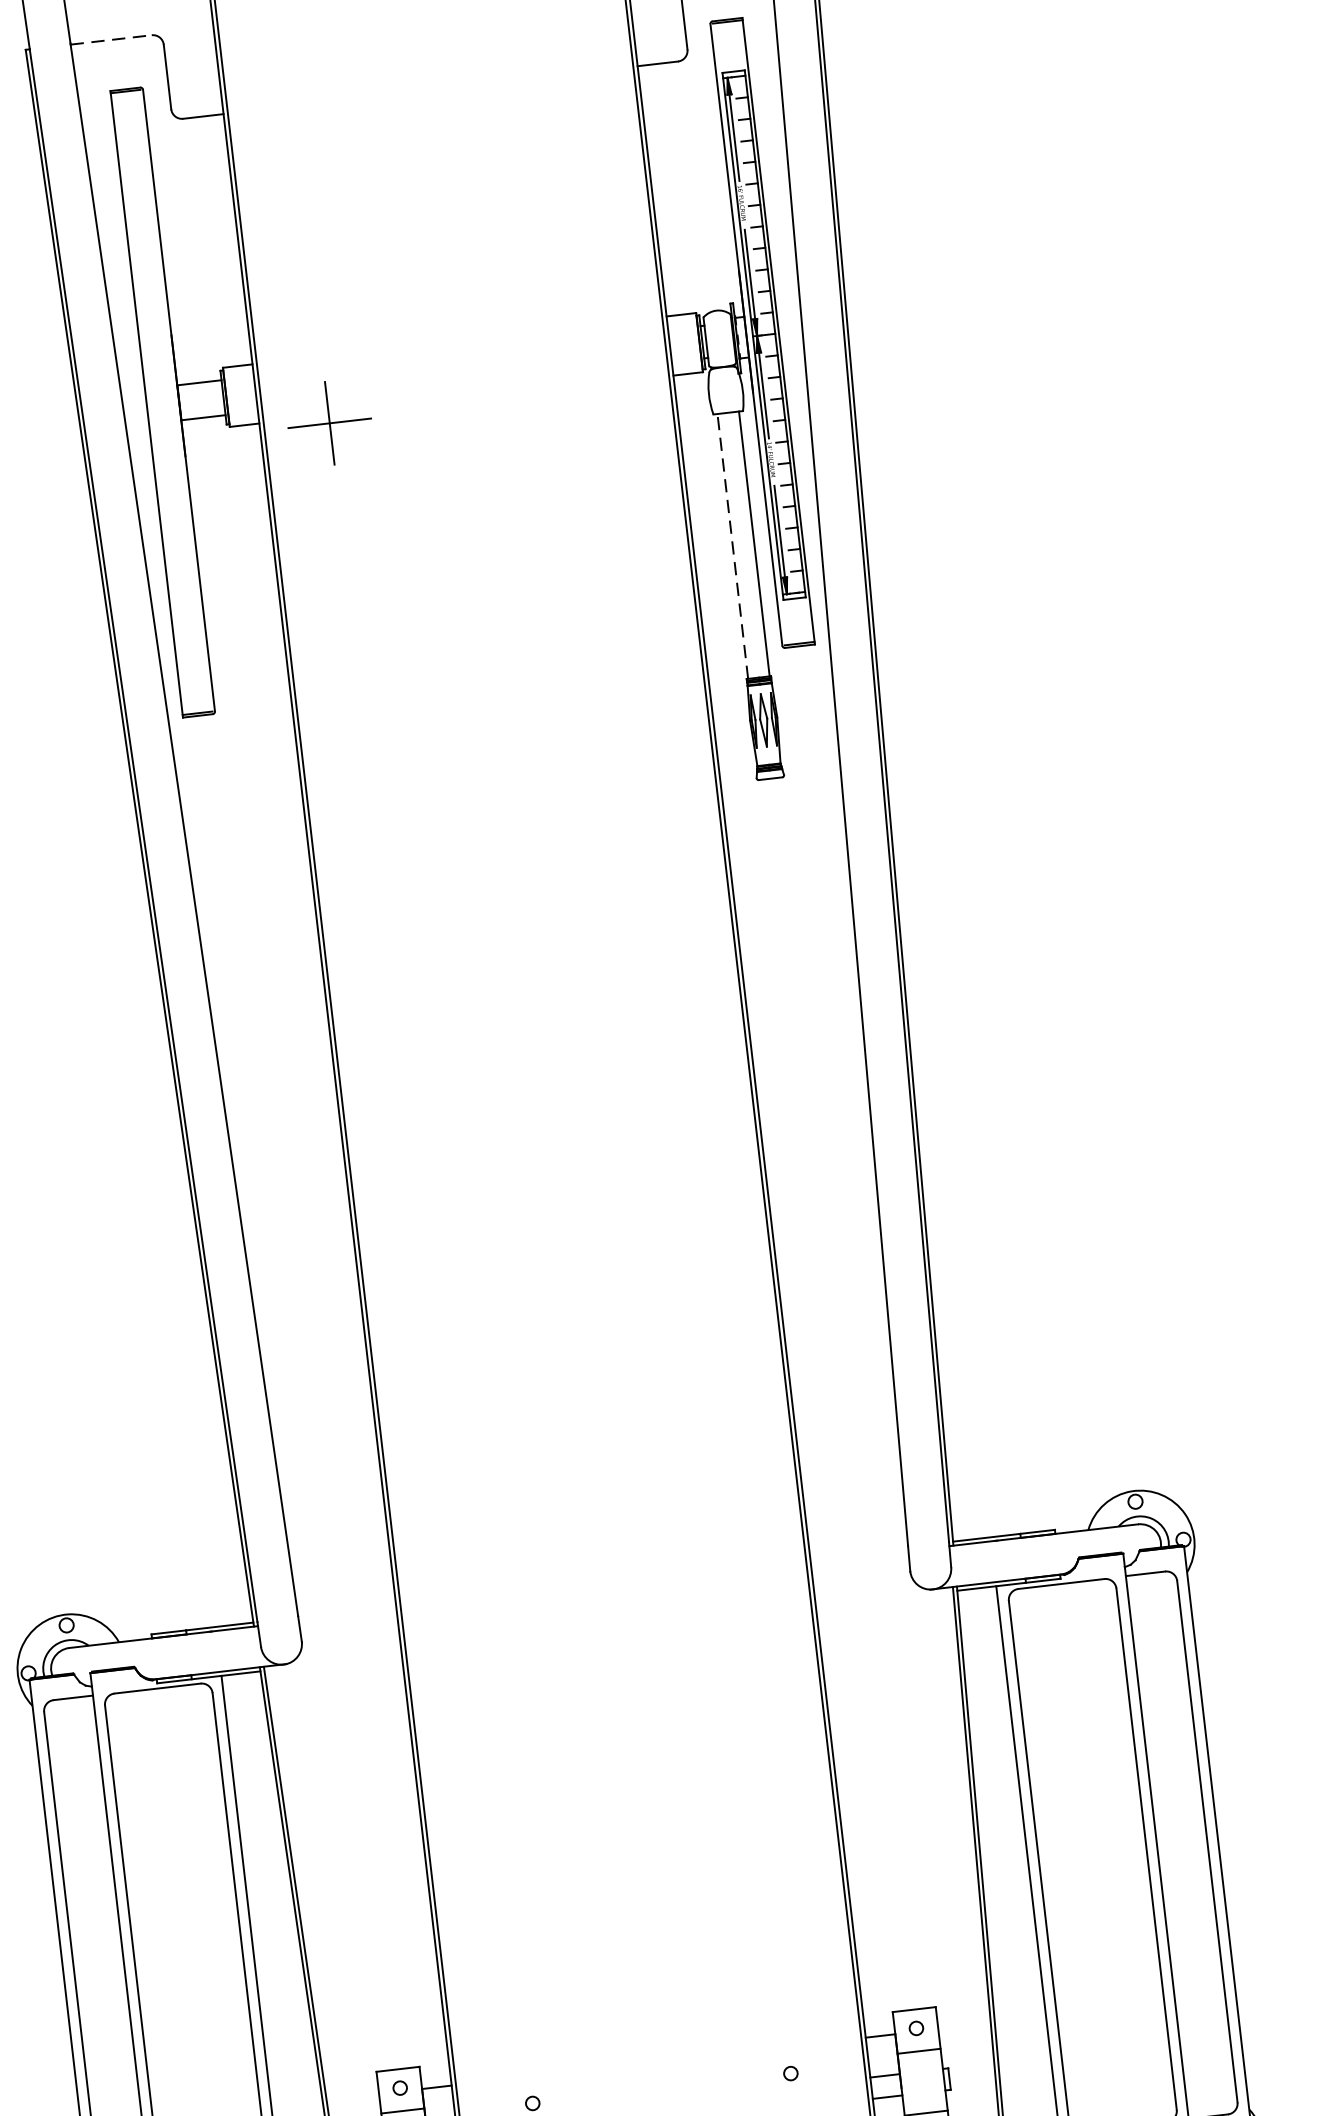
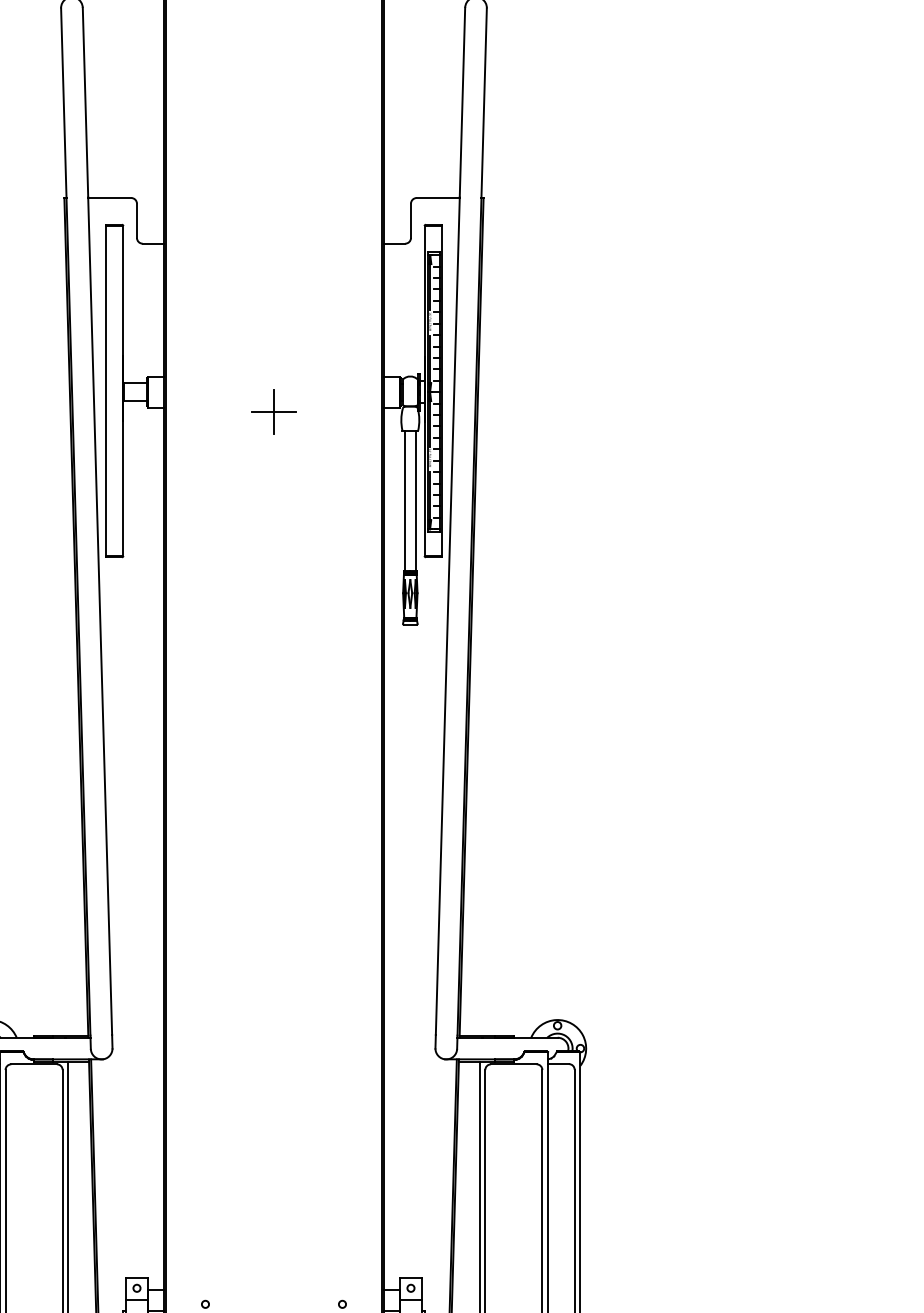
line: (110, 40) -> (109, 198), dashed -> solid
part: (328, 422) -> (273, 411), moved
line: (732, 545) -> (404, 500), dashed -> solid

